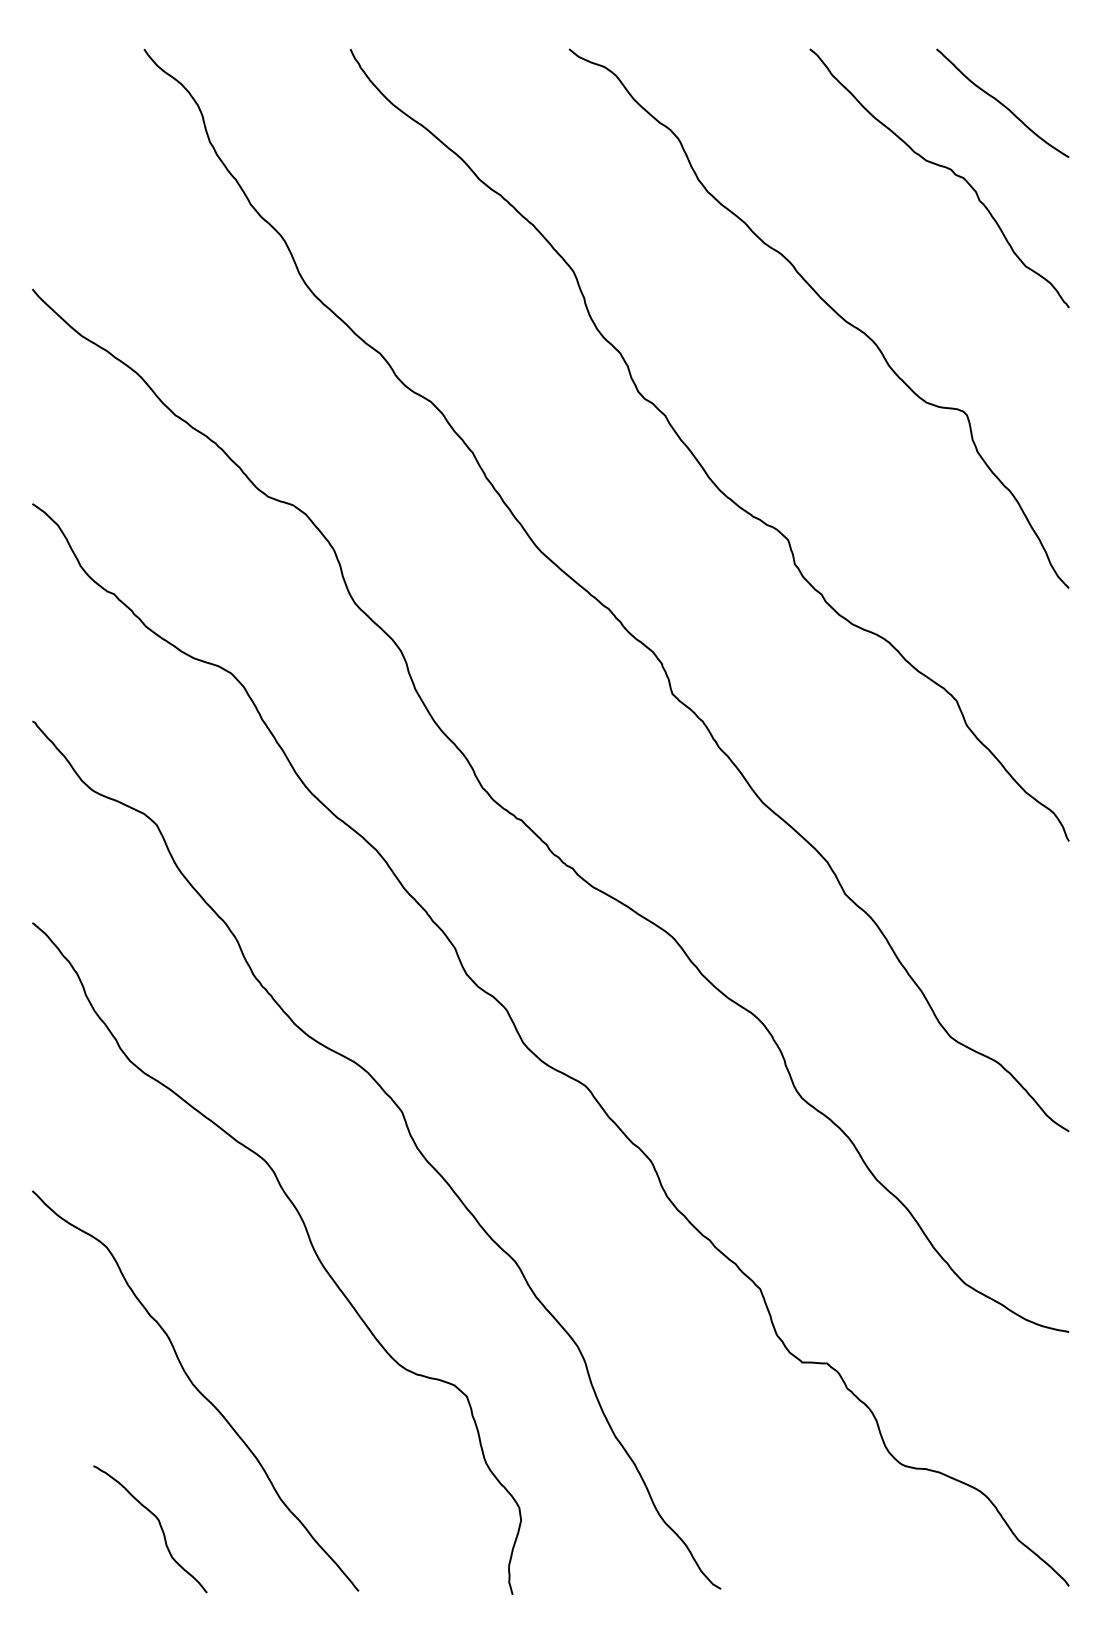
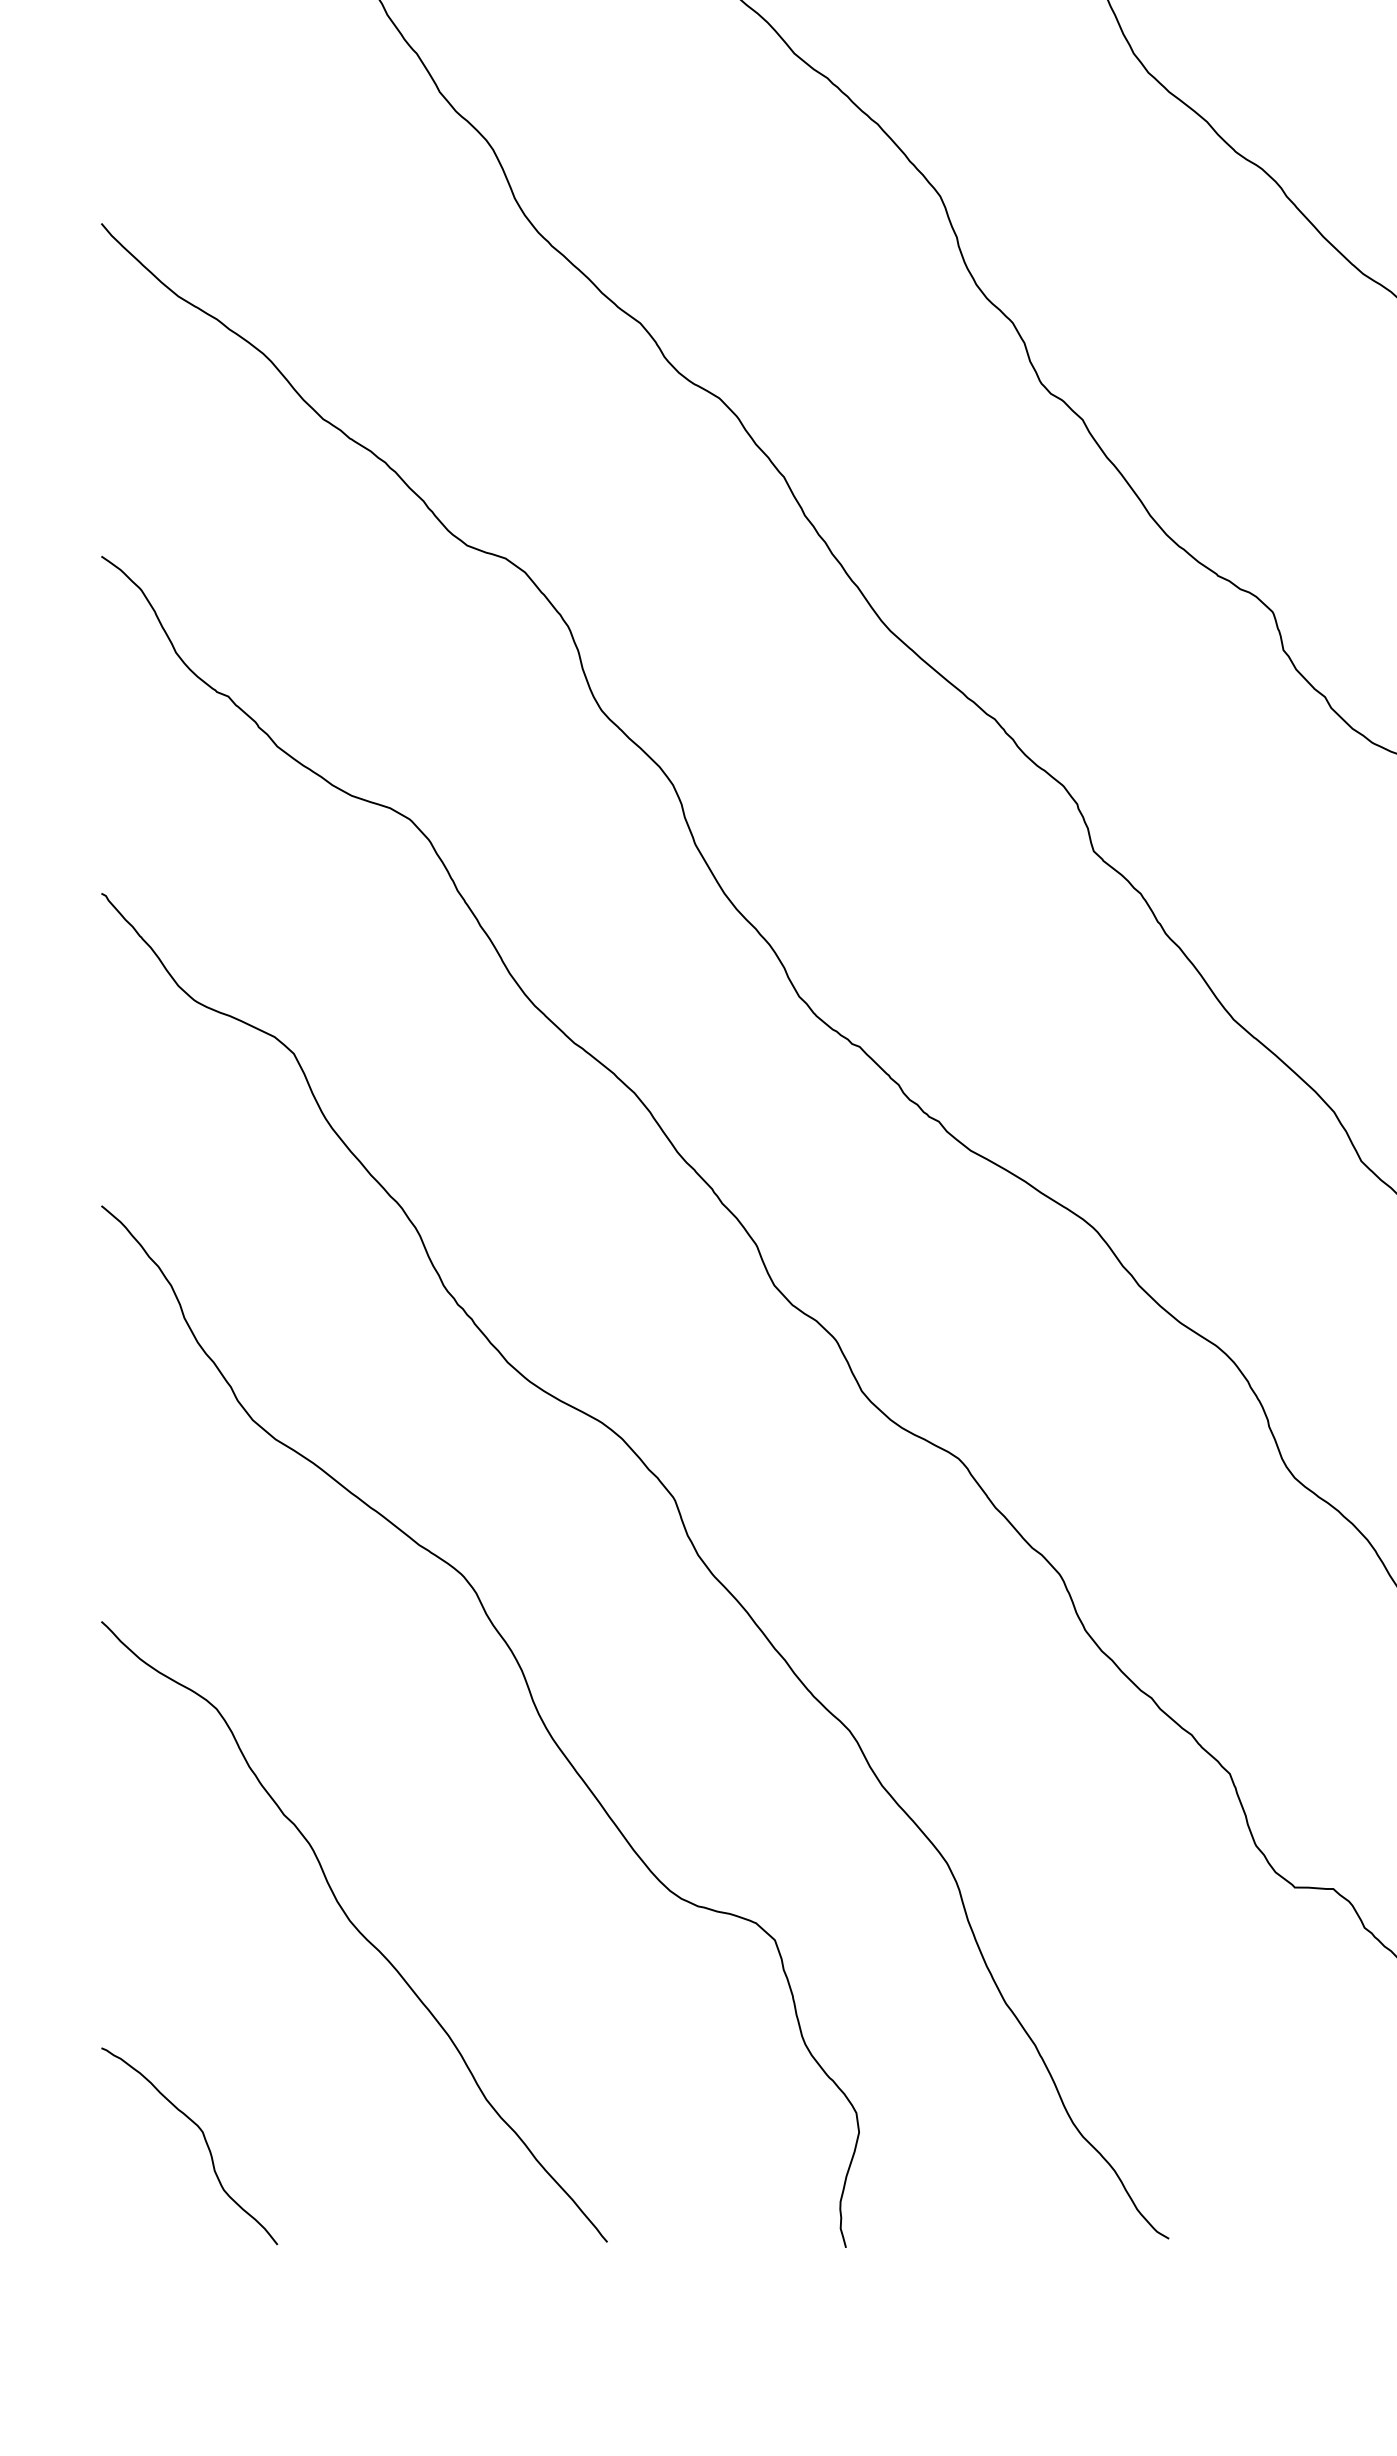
curve: (159, 1525) -> (203, 2140), moved

